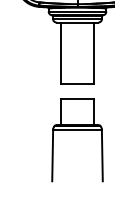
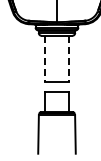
line: (60, 53) -> (44, 58), solid -> dashed
line: (94, 53) -> (69, 58), solid -> dashed

